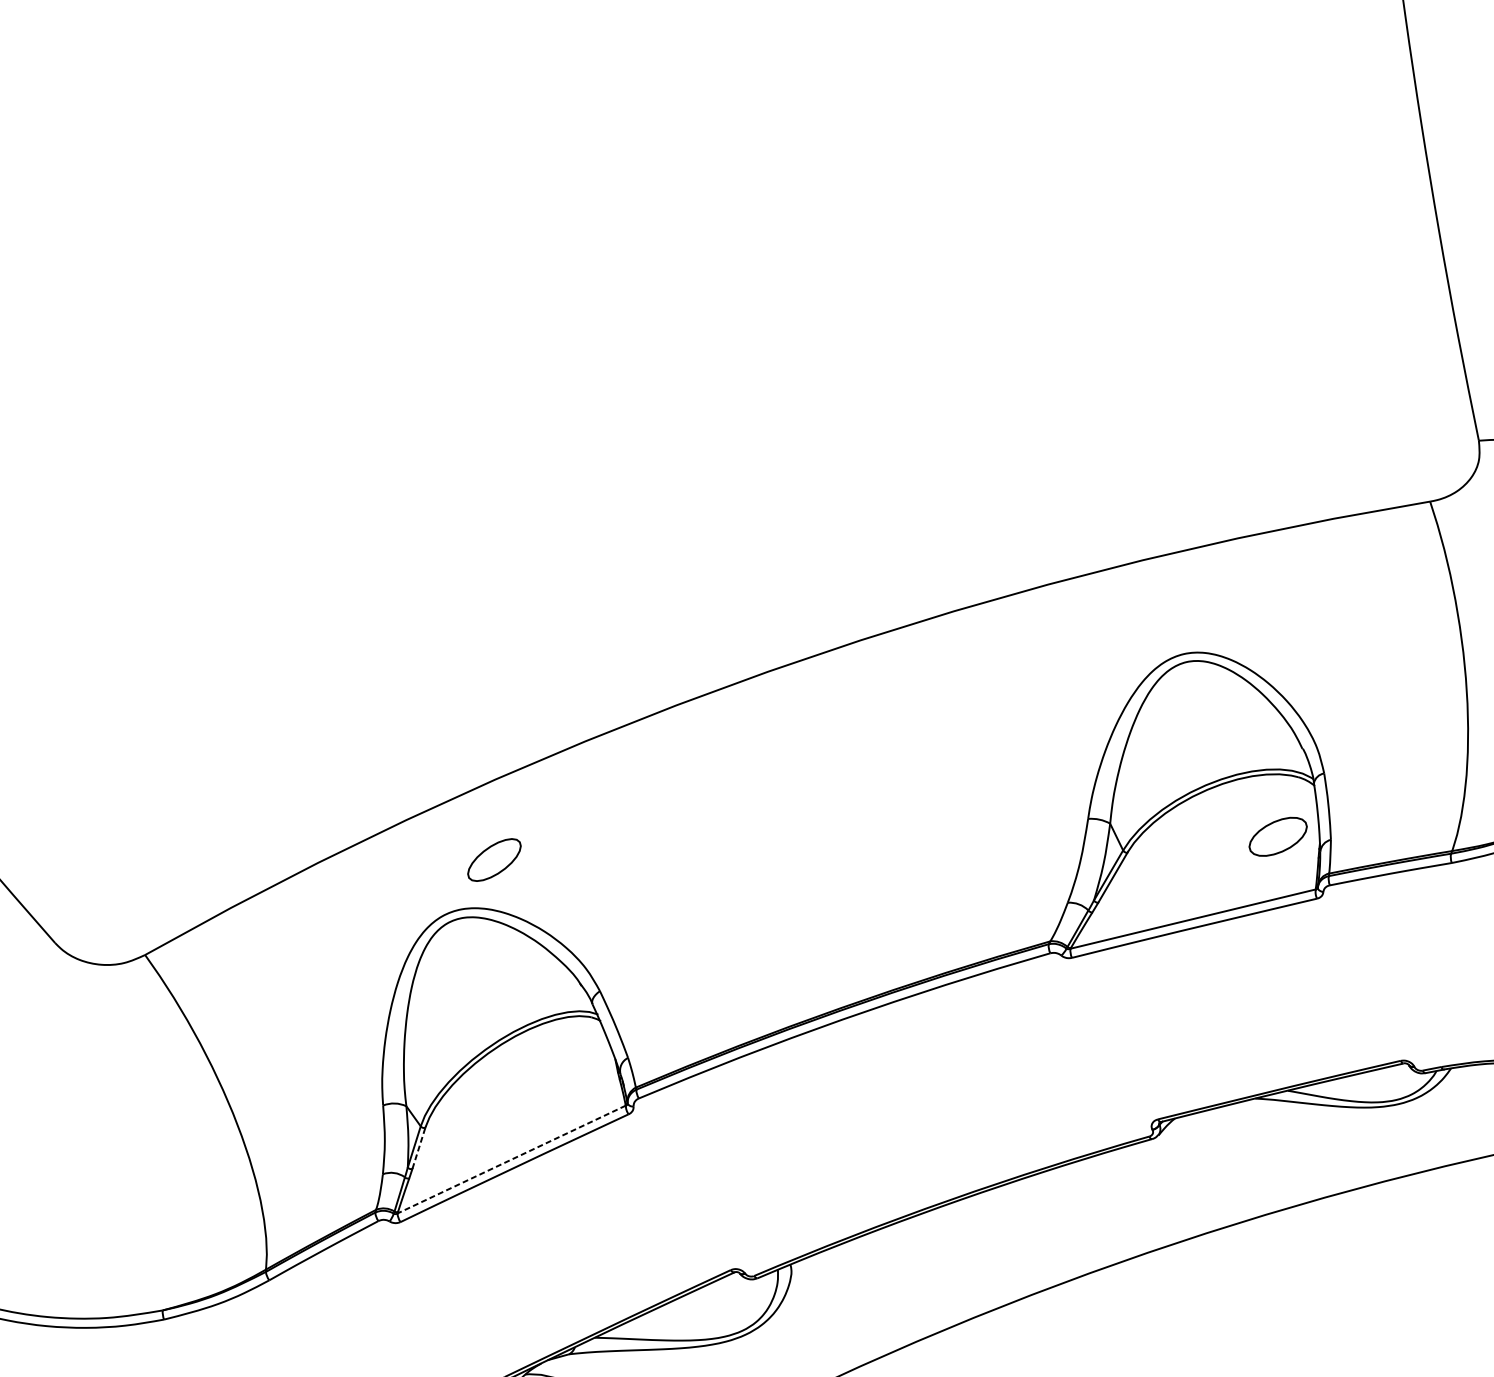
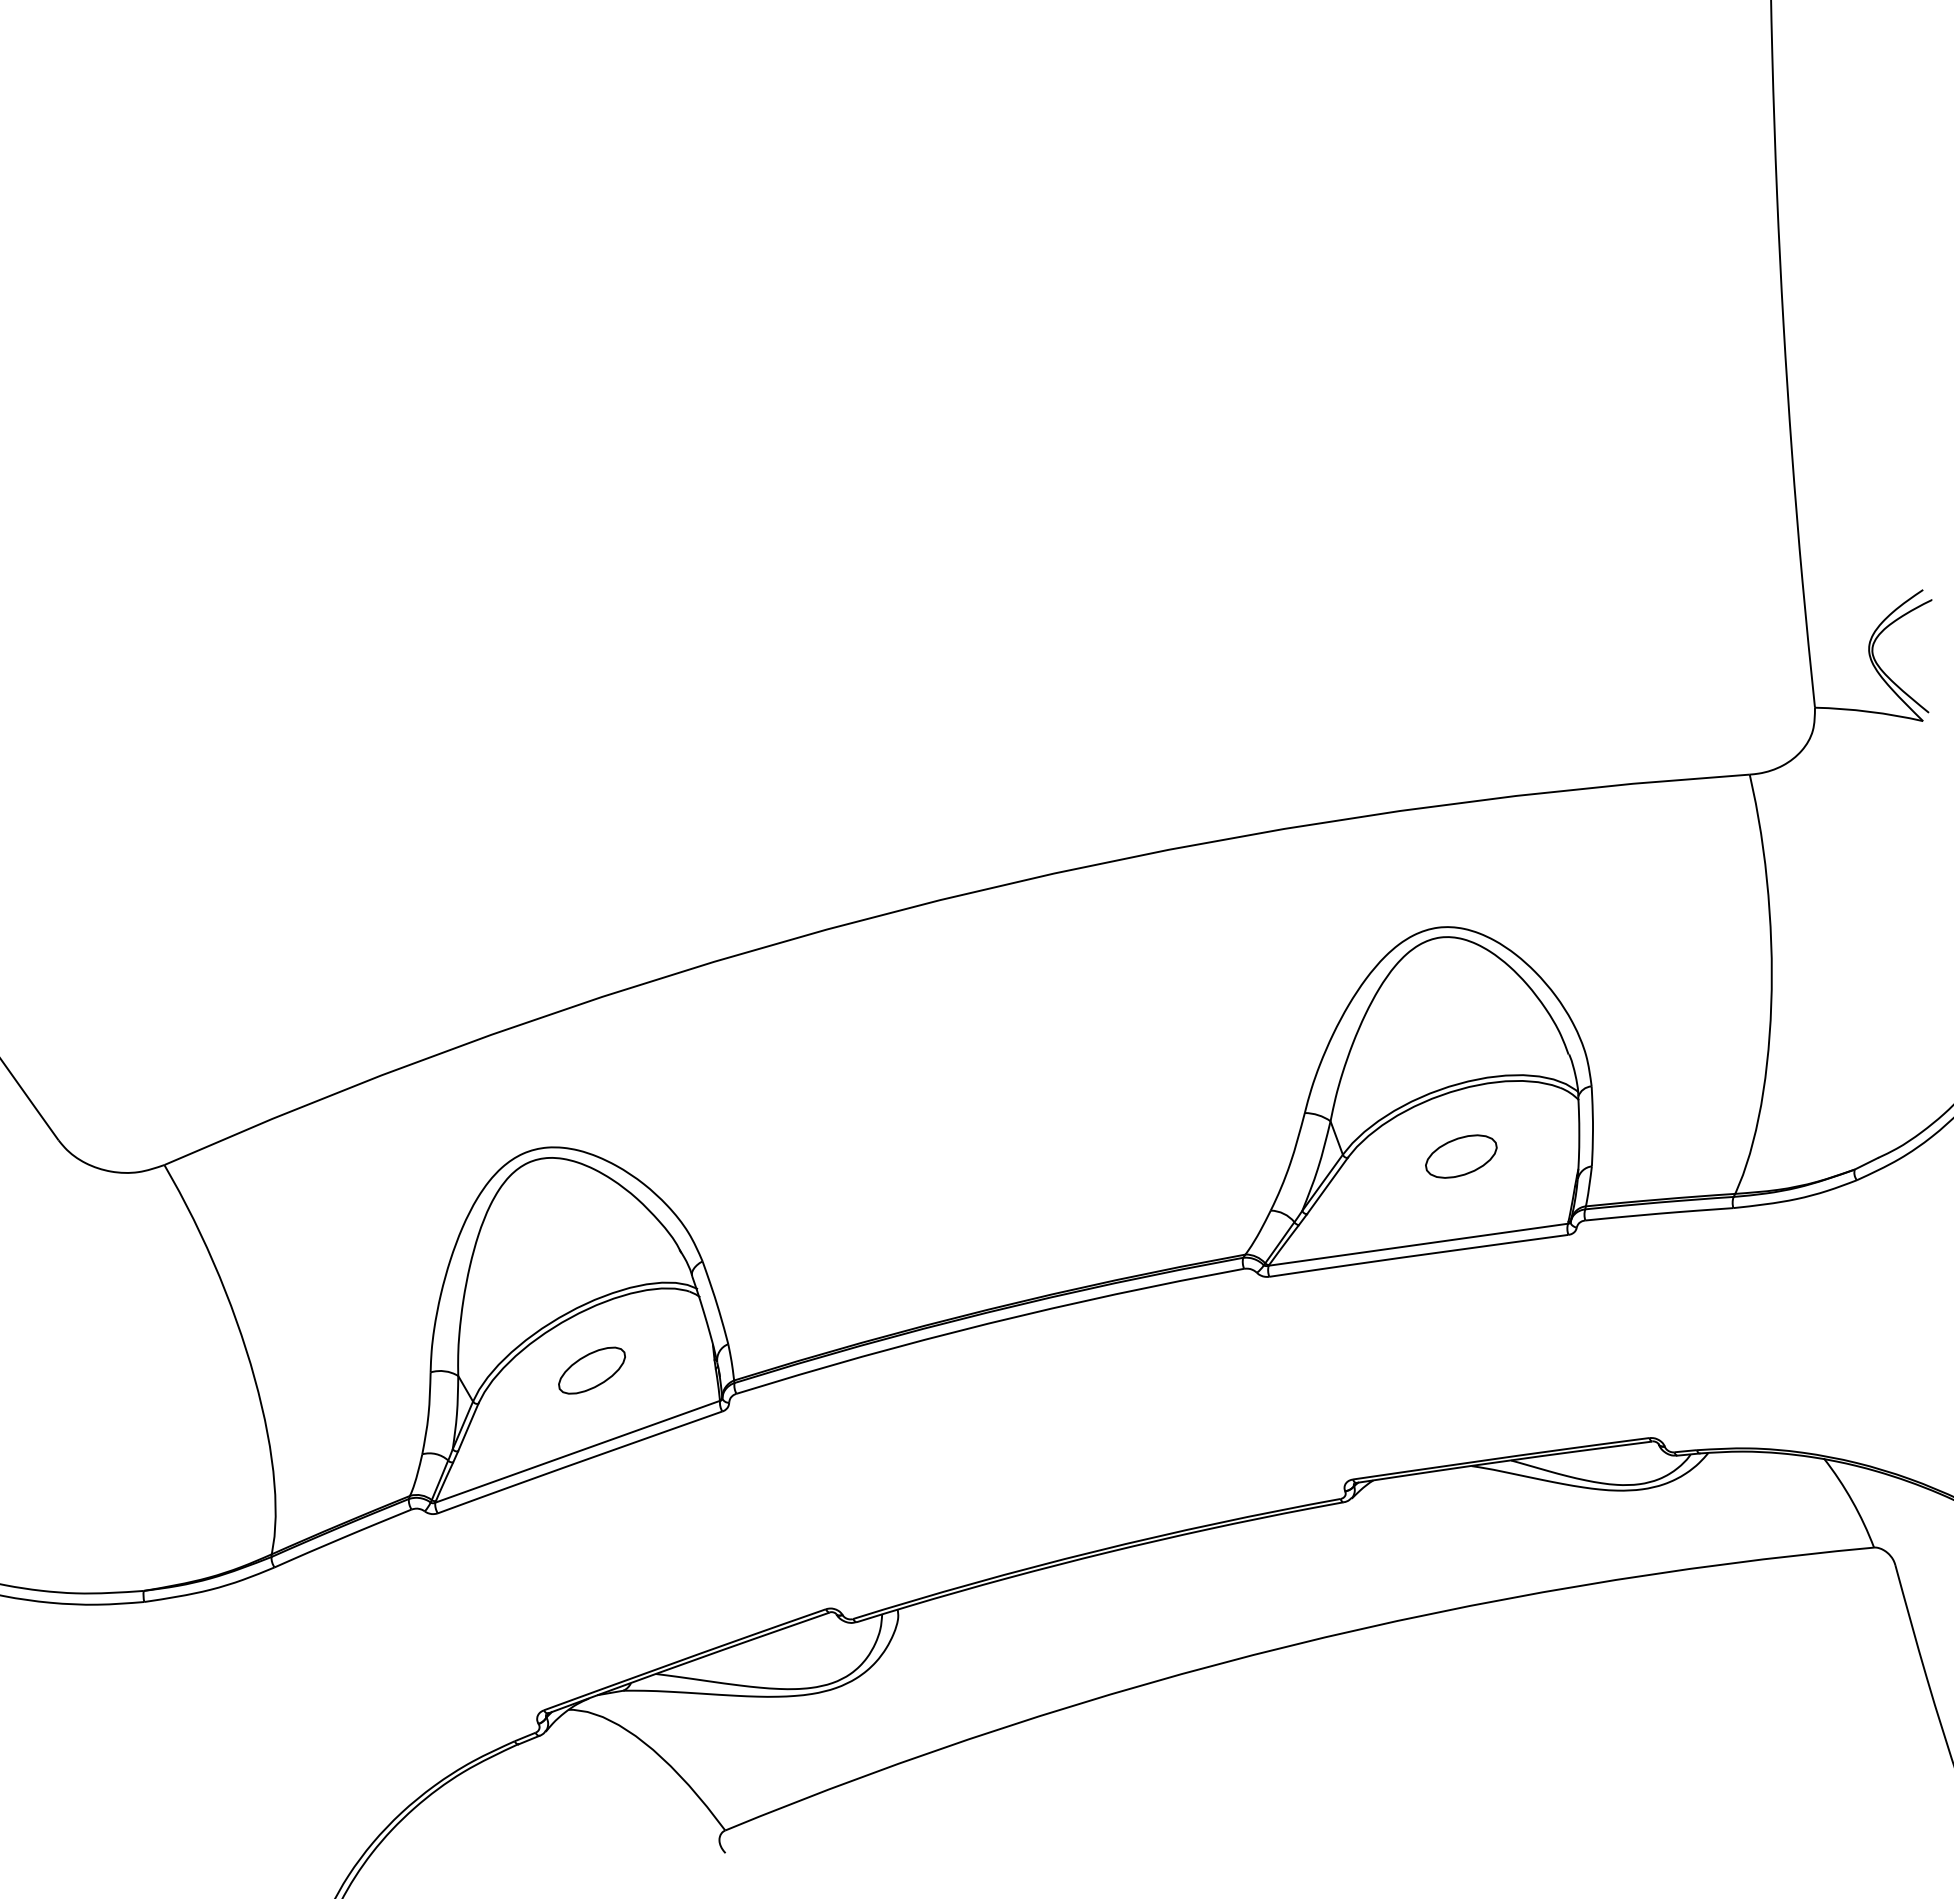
part: (1278, 836) -> (1461, 1156), moved
part: (493, 859) -> (591, 1370), moved
line: (419, 1148) -> (468, 1427), dashed -> solid
line: (511, 1159) -> (577, 1451), dashed -> solid

